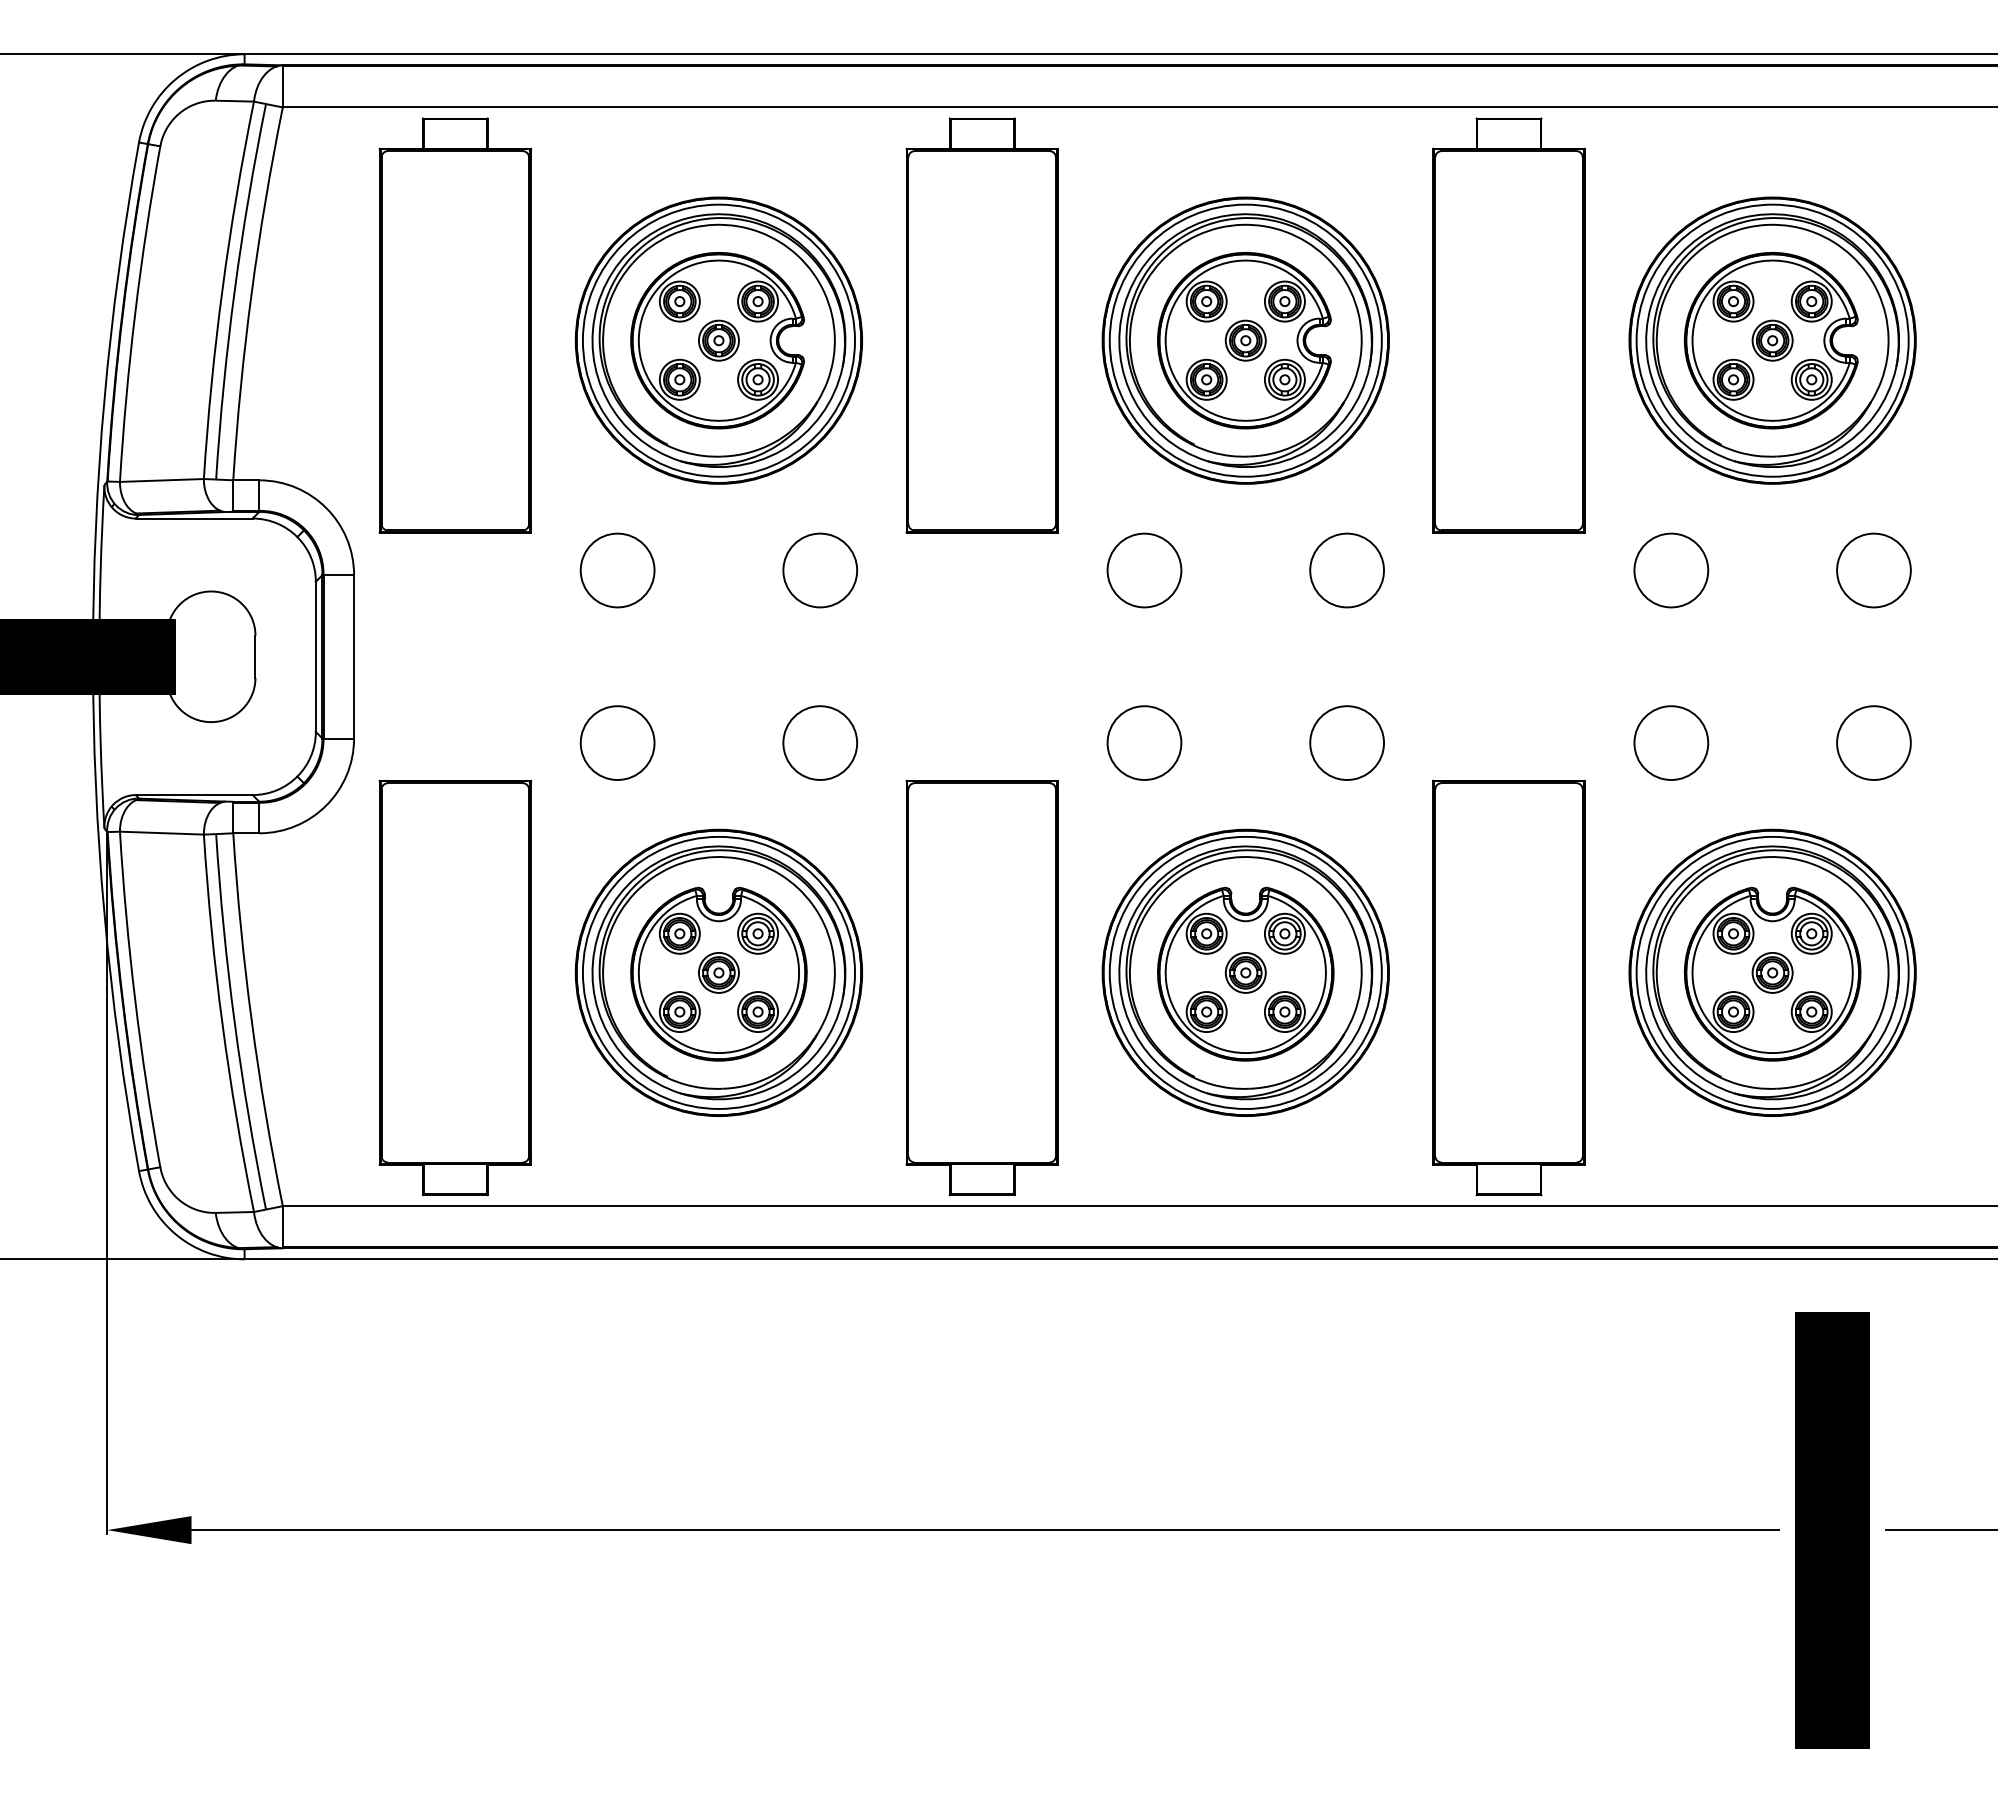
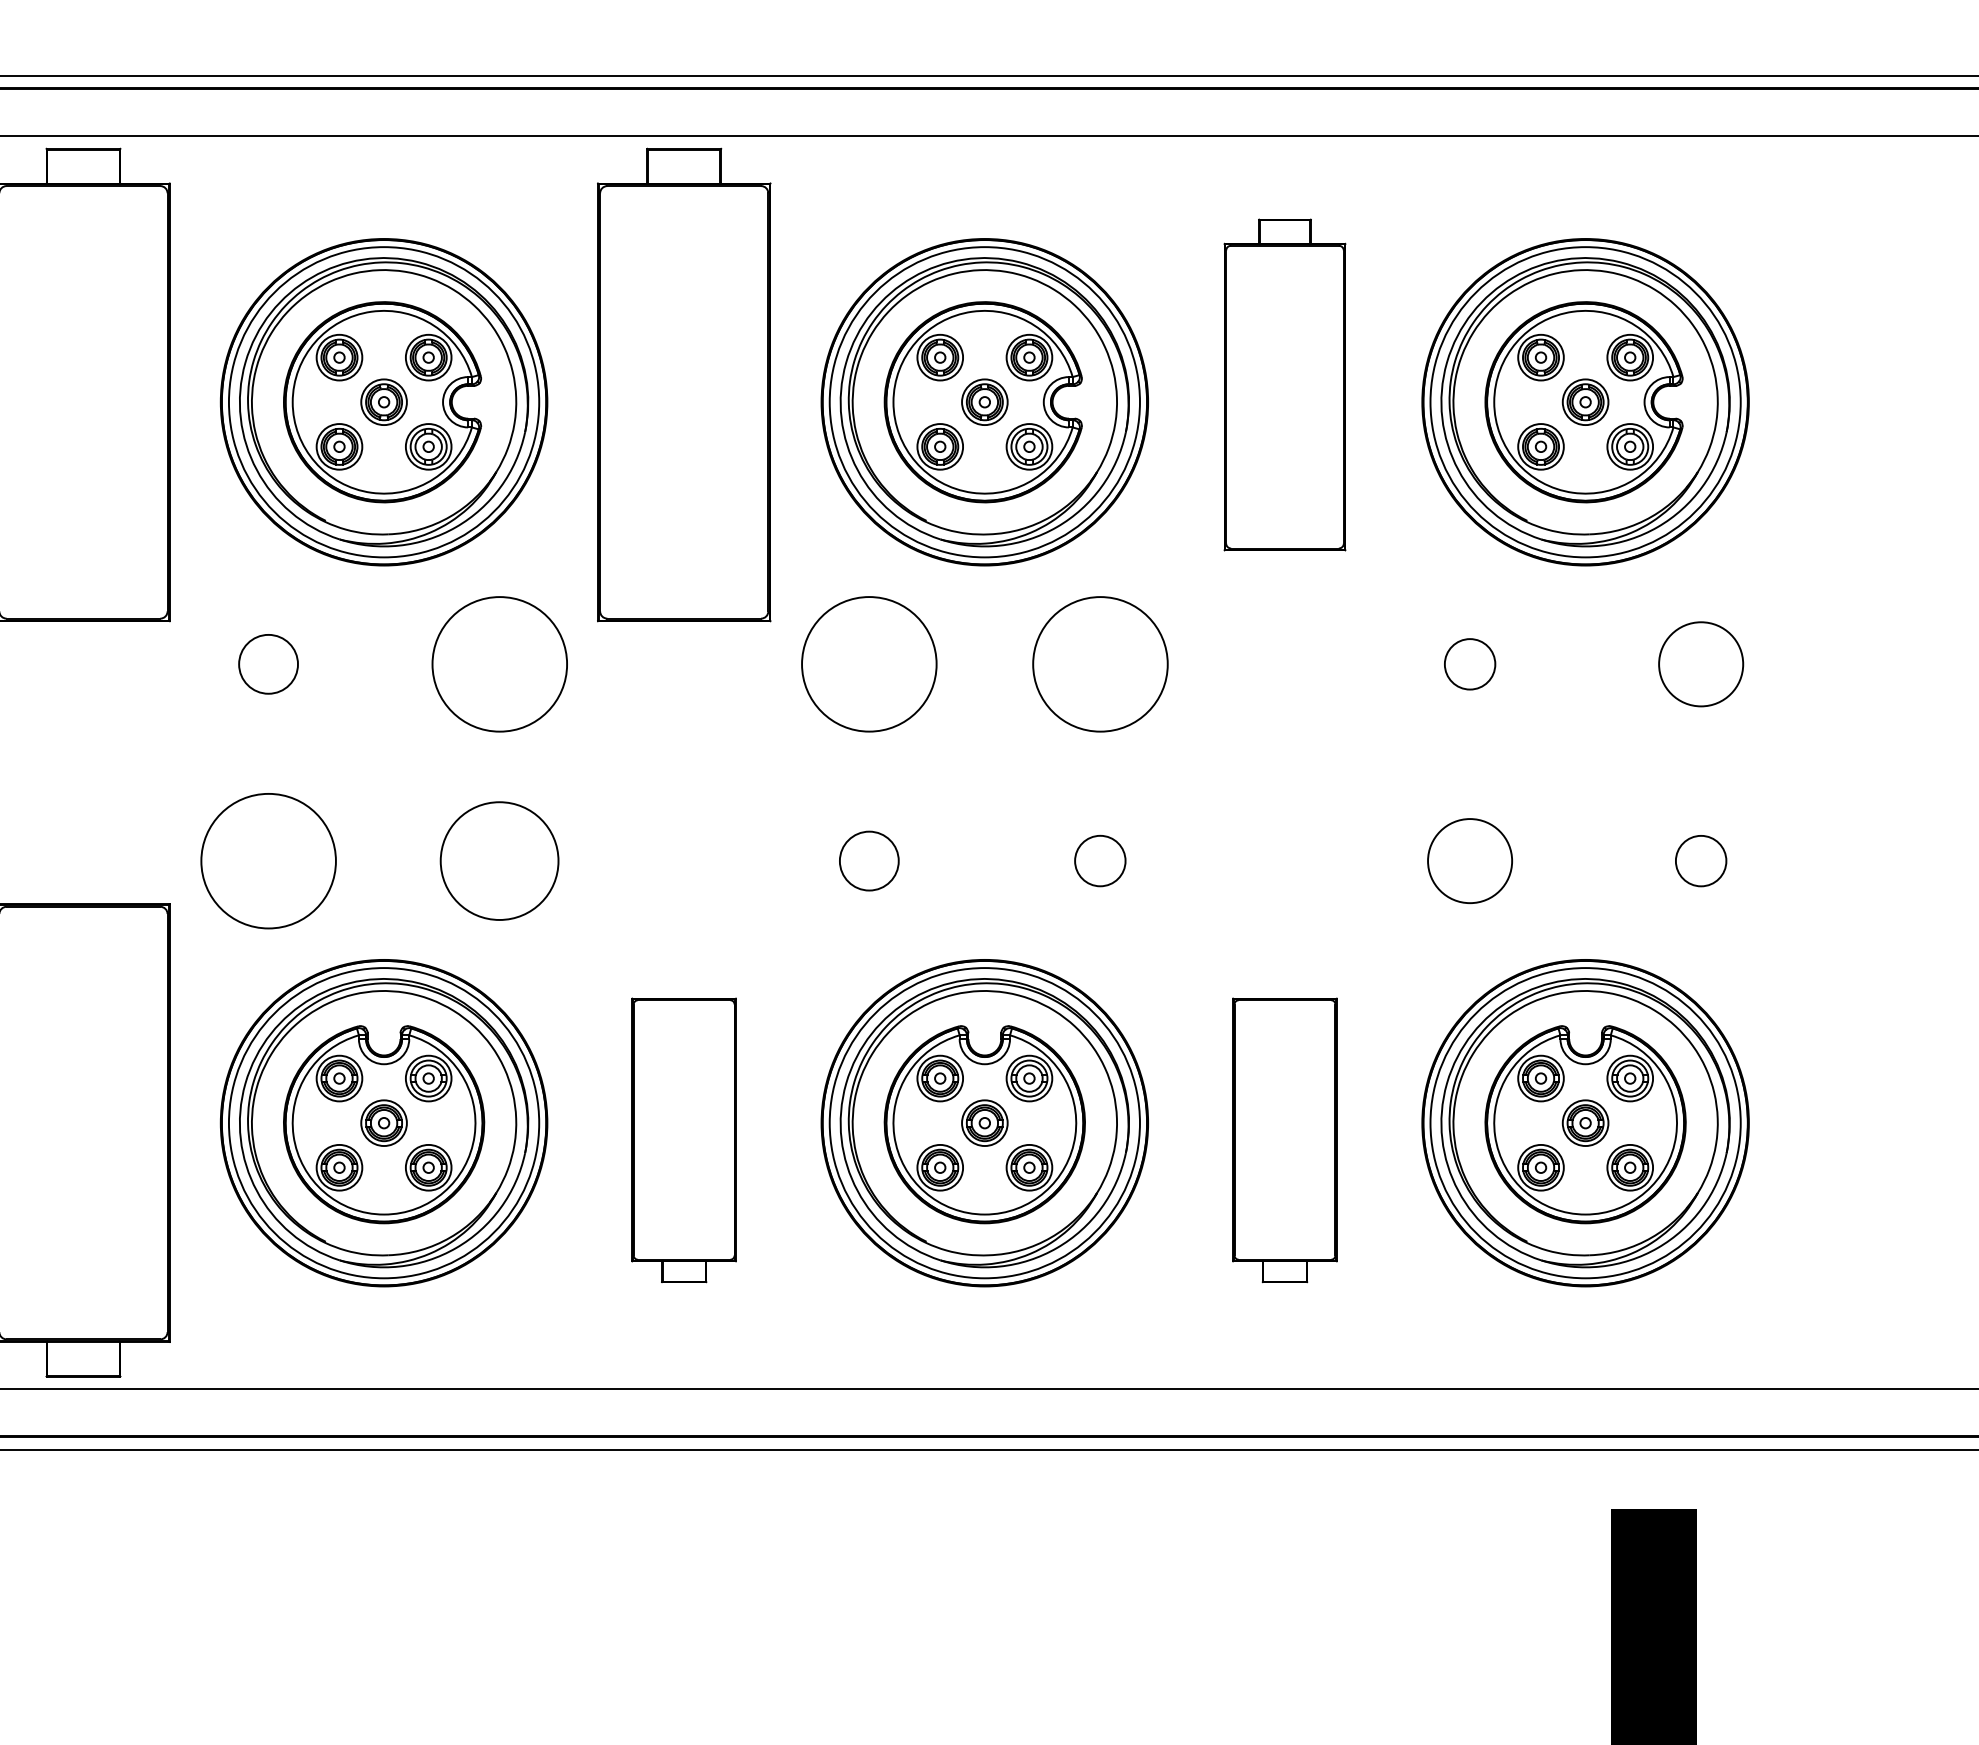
part: (1508, 325) -> (1284, 384), size x0.7
circle: (617, 570) -> (268, 664), size x0.7
circle: (819, 570) -> (498, 664), size x1.6
circle: (1144, 570) -> (869, 664), size x1.6
circle: (1346, 570) -> (1099, 664), size x1.6
circle: (1671, 570) -> (1470, 664), size x0.6
circle: (617, 742) -> (268, 860), size x1.6
circle: (820, 742) -> (499, 860), size x1.4
circle: (1144, 742) -> (869, 860), size x0.7
circle: (1346, 742) -> (1099, 860), size x0.6
circle: (1873, 742) -> (1700, 860), size x0.6
part: (981, 987) -> (683, 1139), size x0.6
part: (1508, 987) -> (1284, 1139), size x0.6

